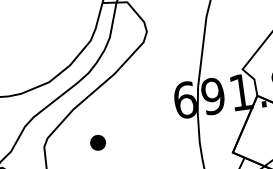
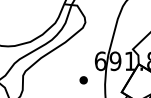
part: (97, 143) -> (83, 80), moved

